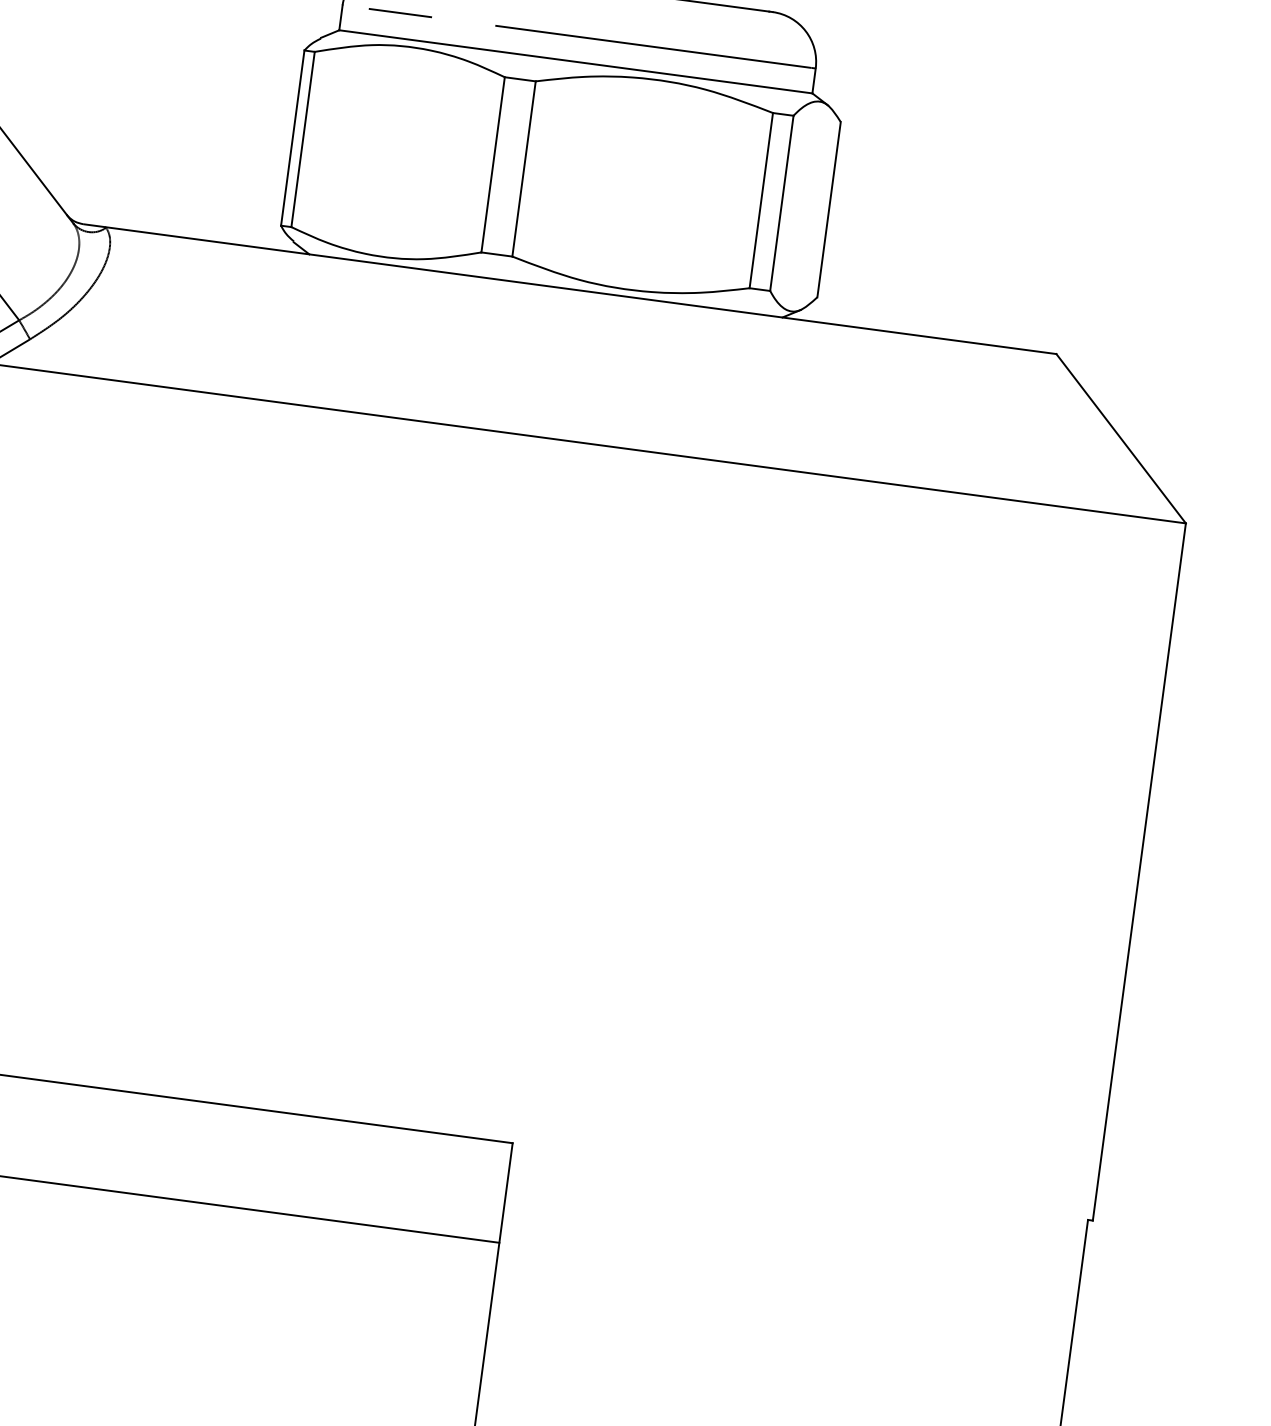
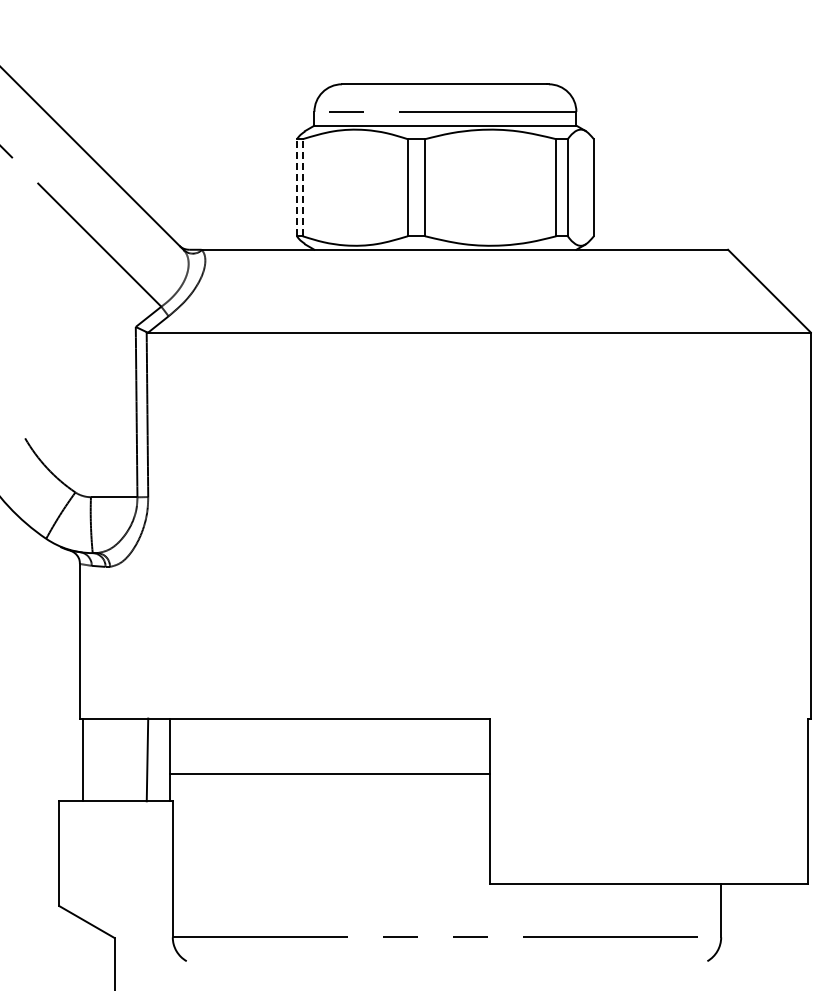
line: (292, 137) -> (296, 187), solid -> dashed
line: (302, 139) -> (302, 187), solid -> dashed

